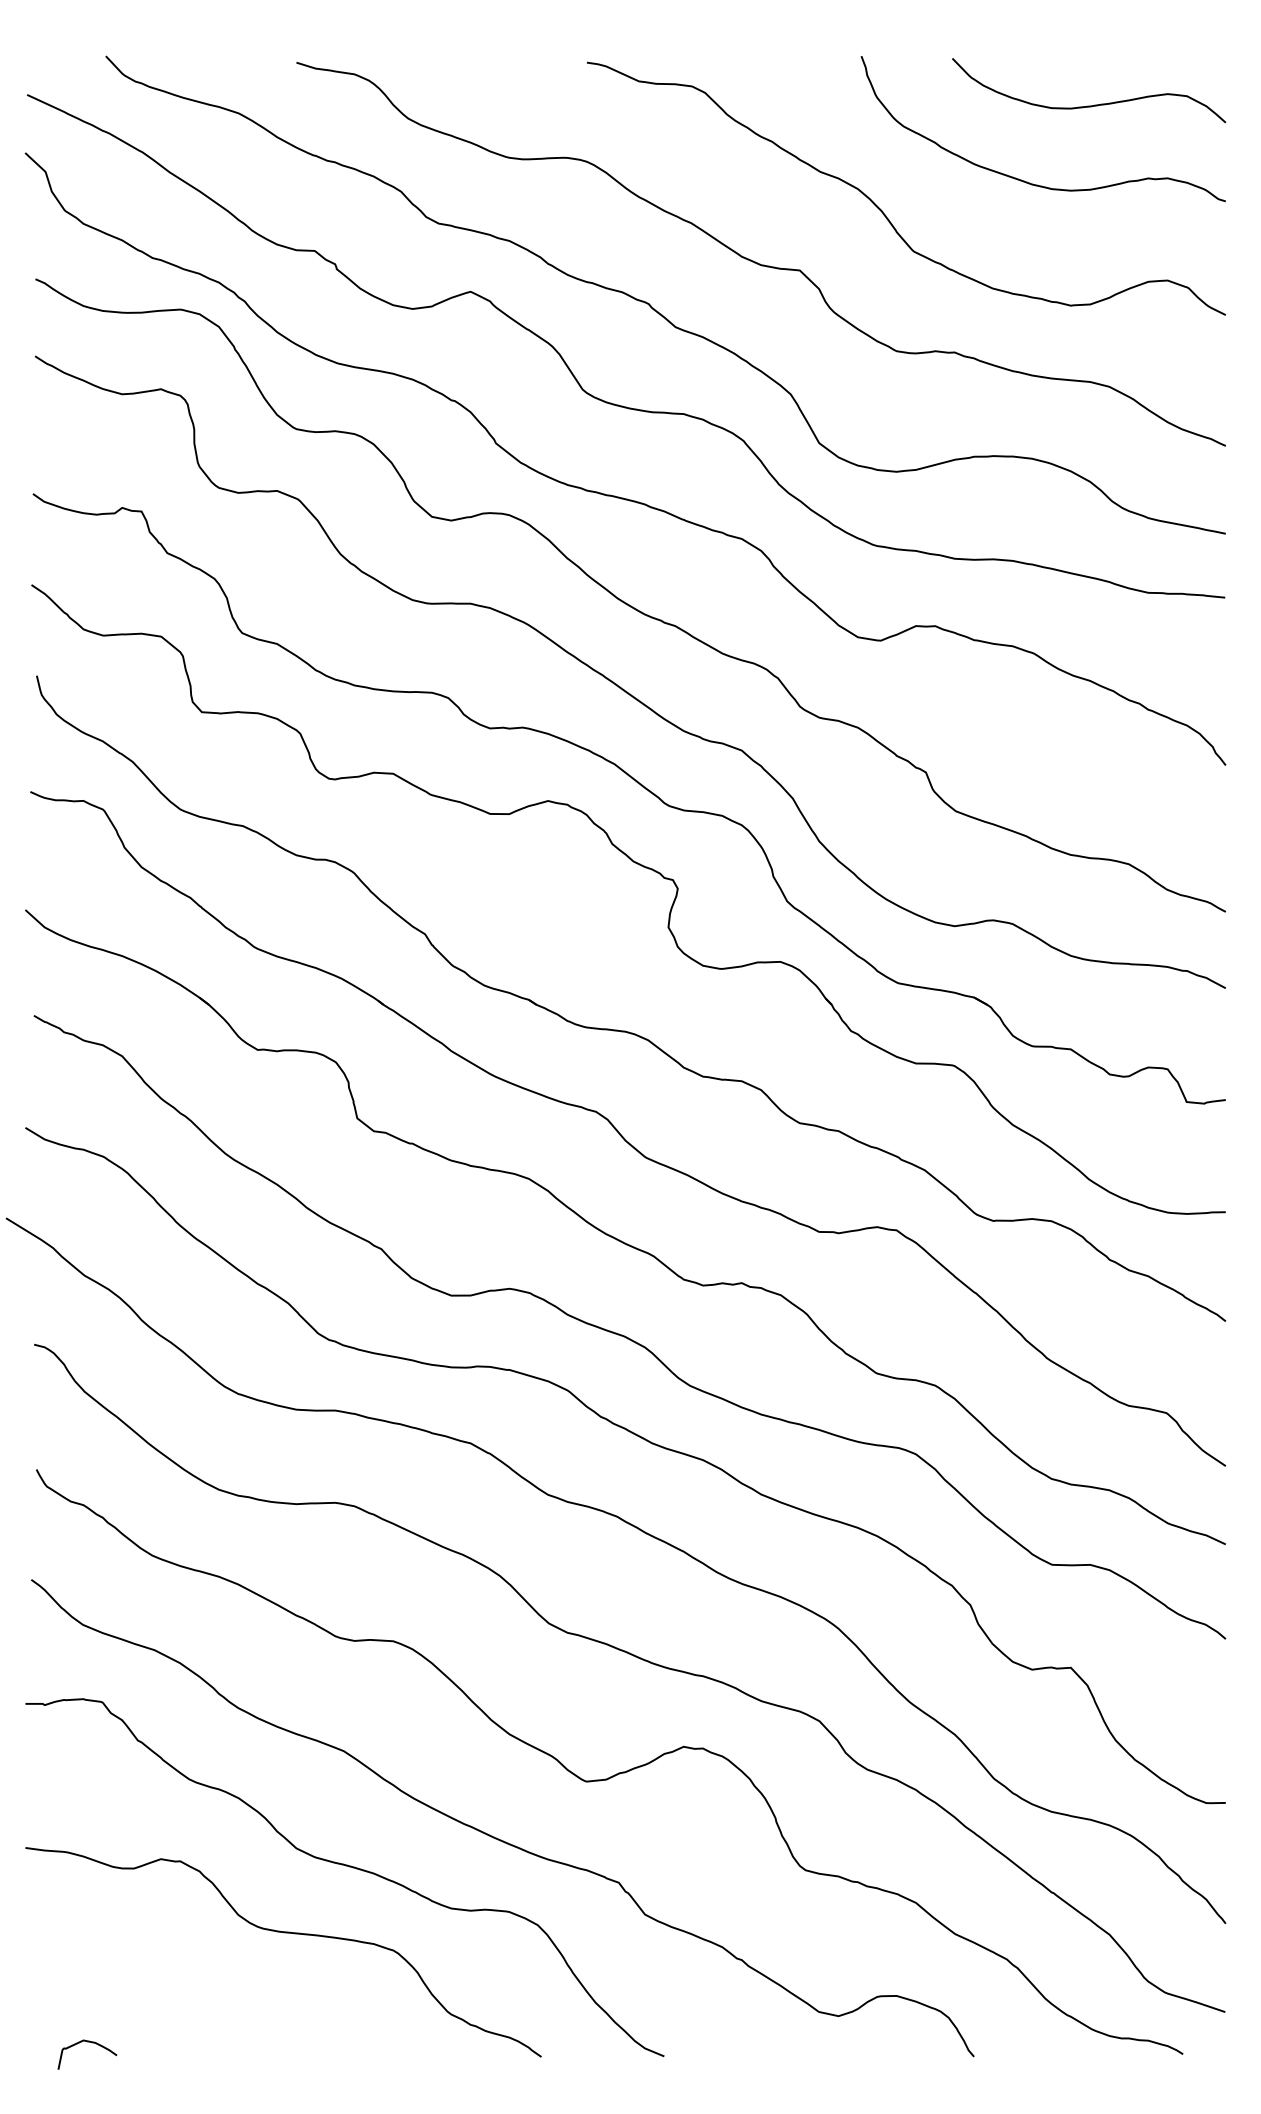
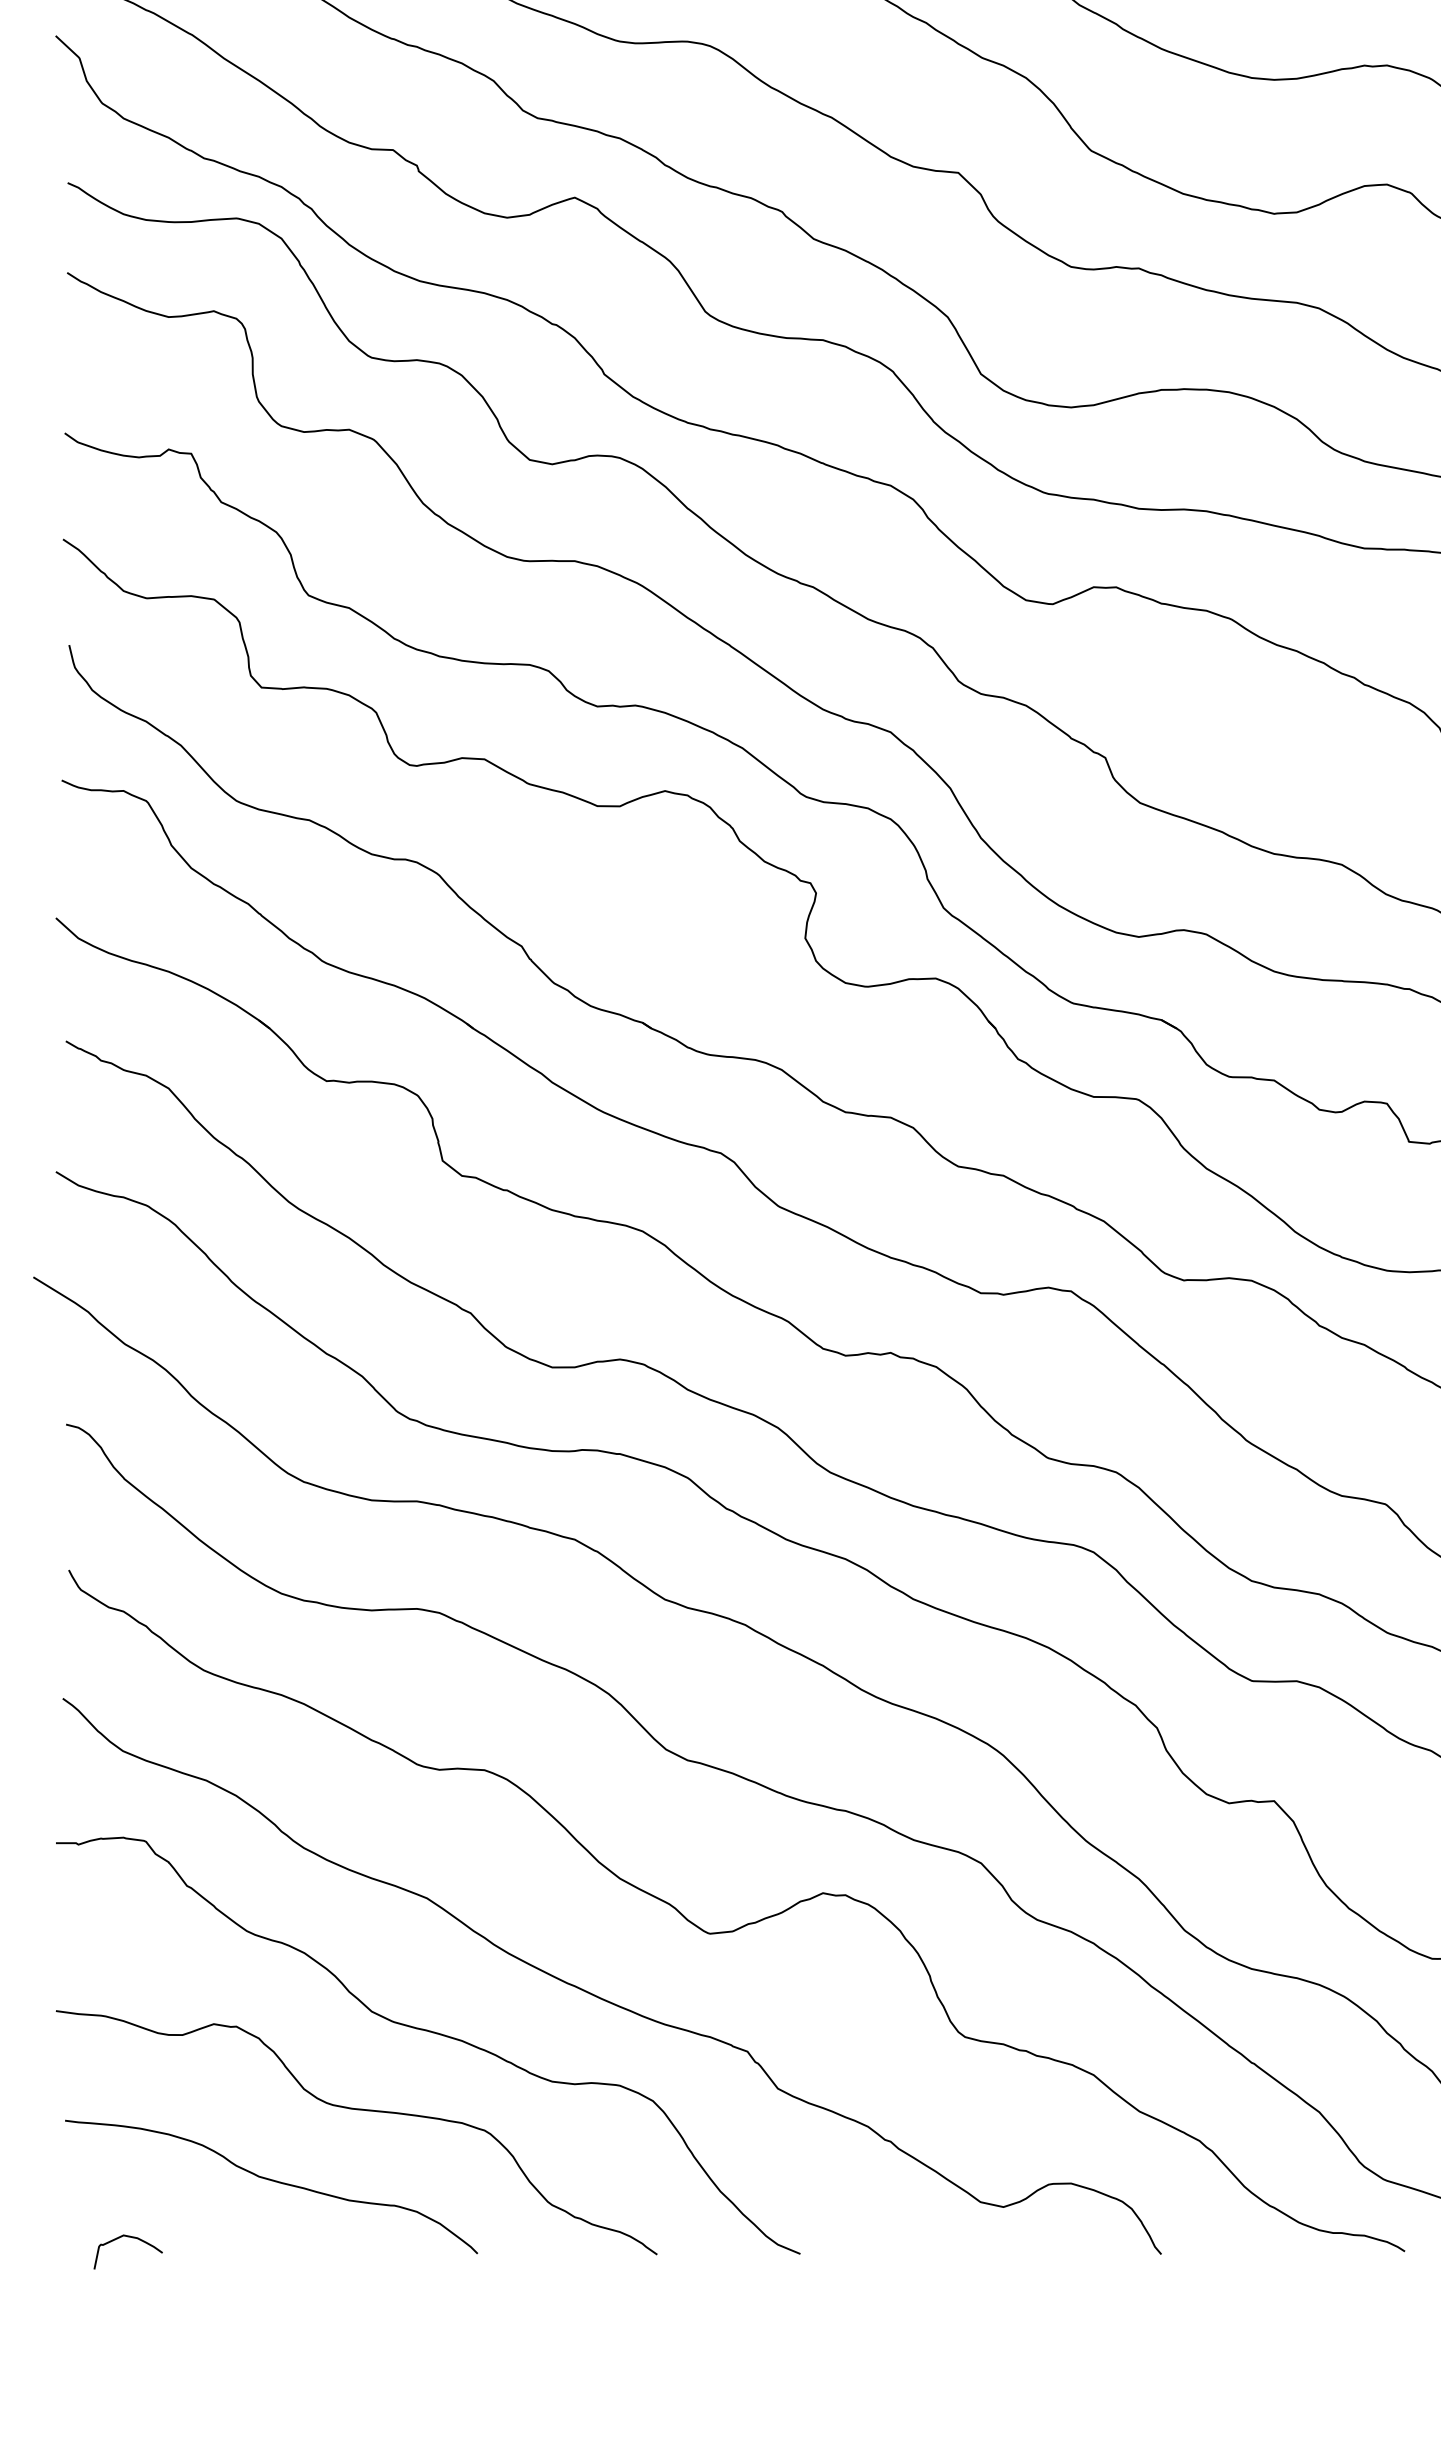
curve: (211, 1994) -> (272, 2181), added

